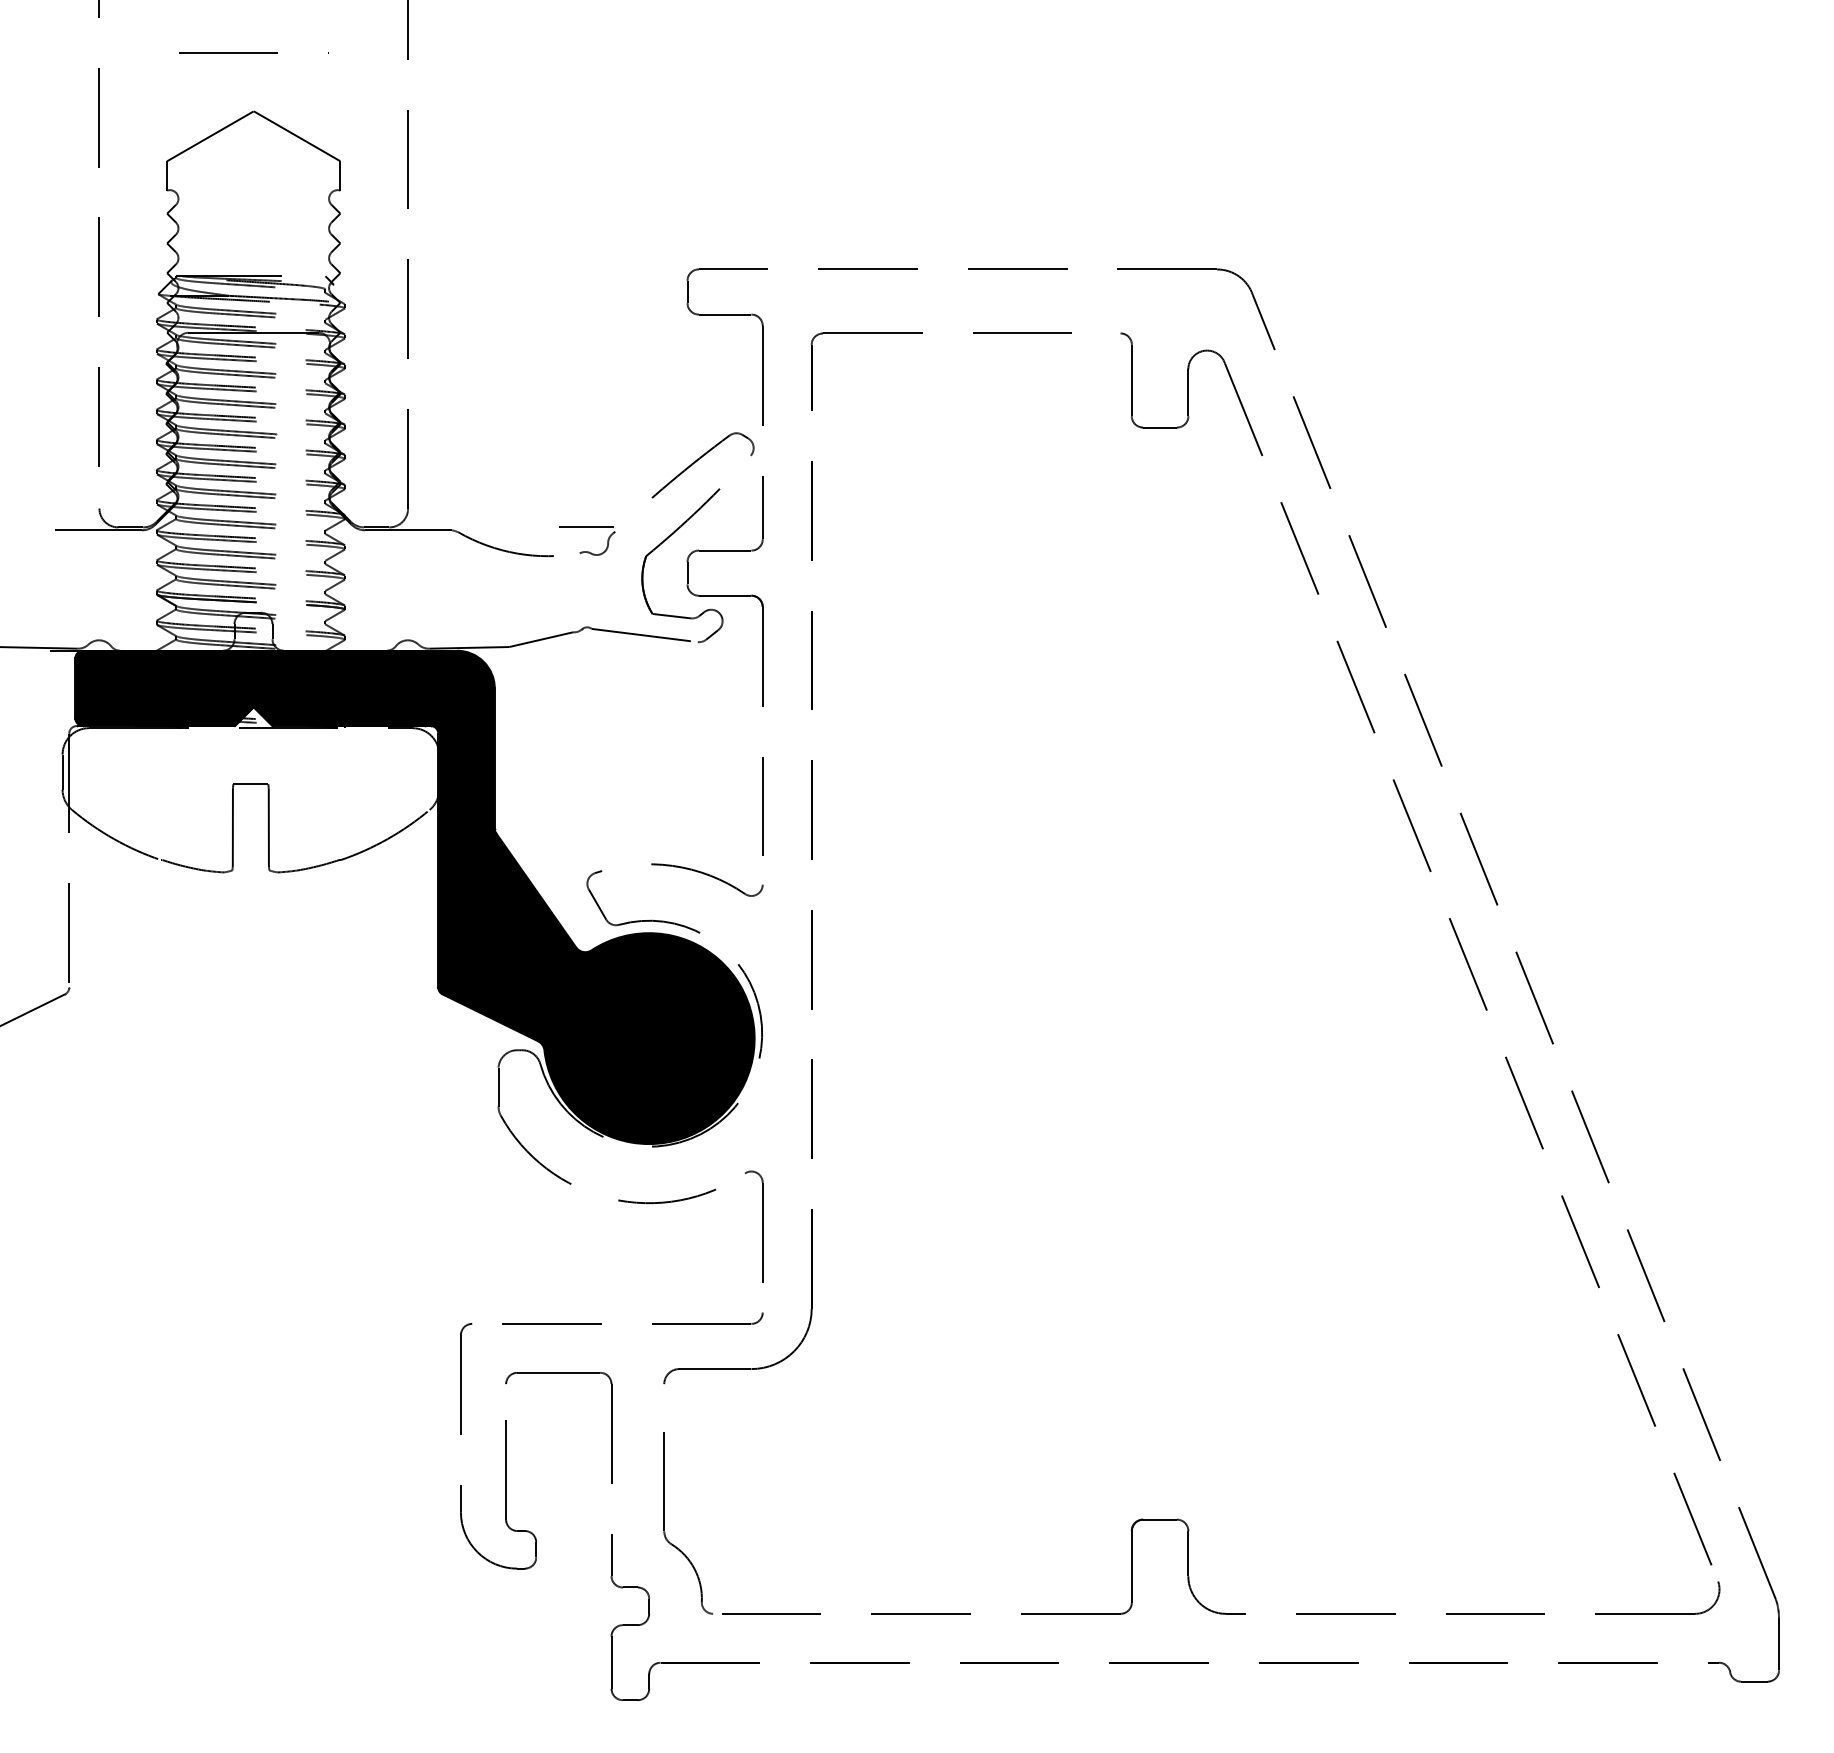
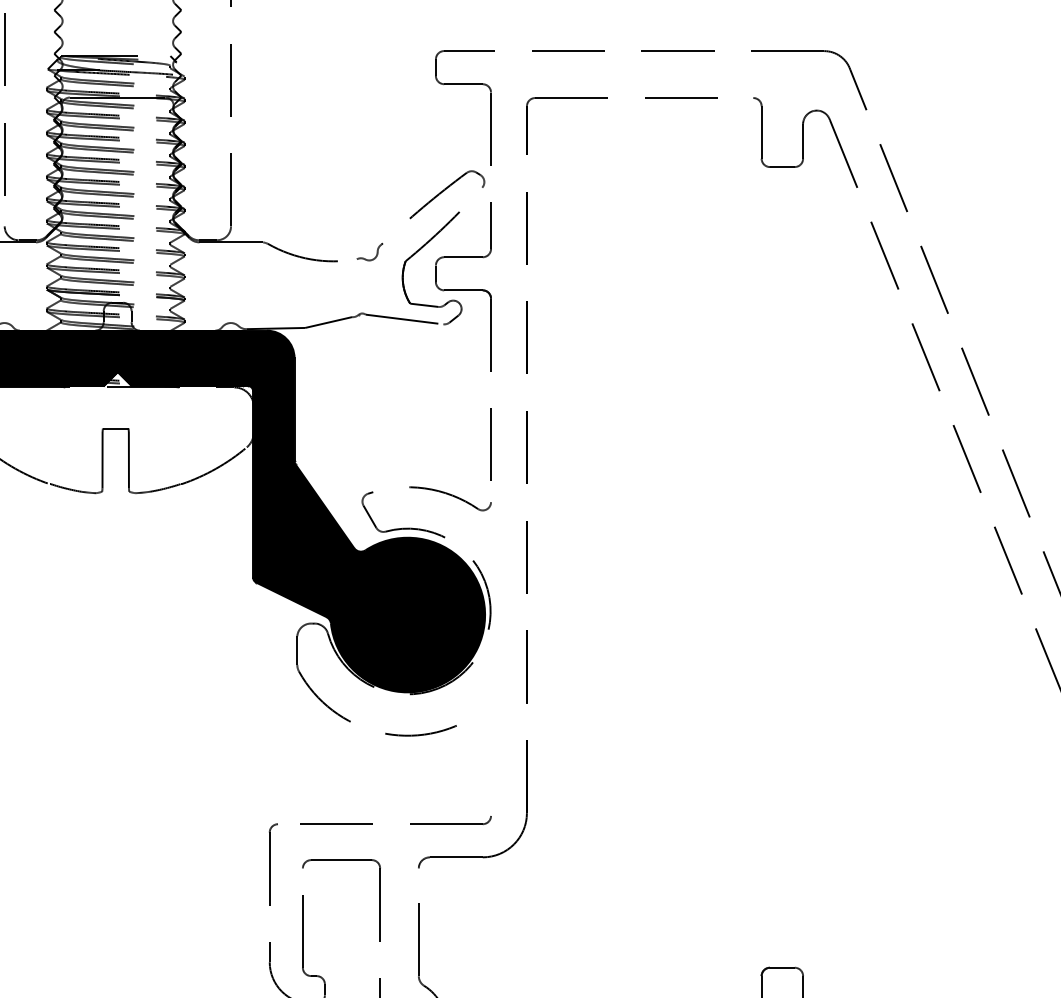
line: (585, 527) -> (361, 240), removed
part: (762, 1226) -> (490, 752), removed

